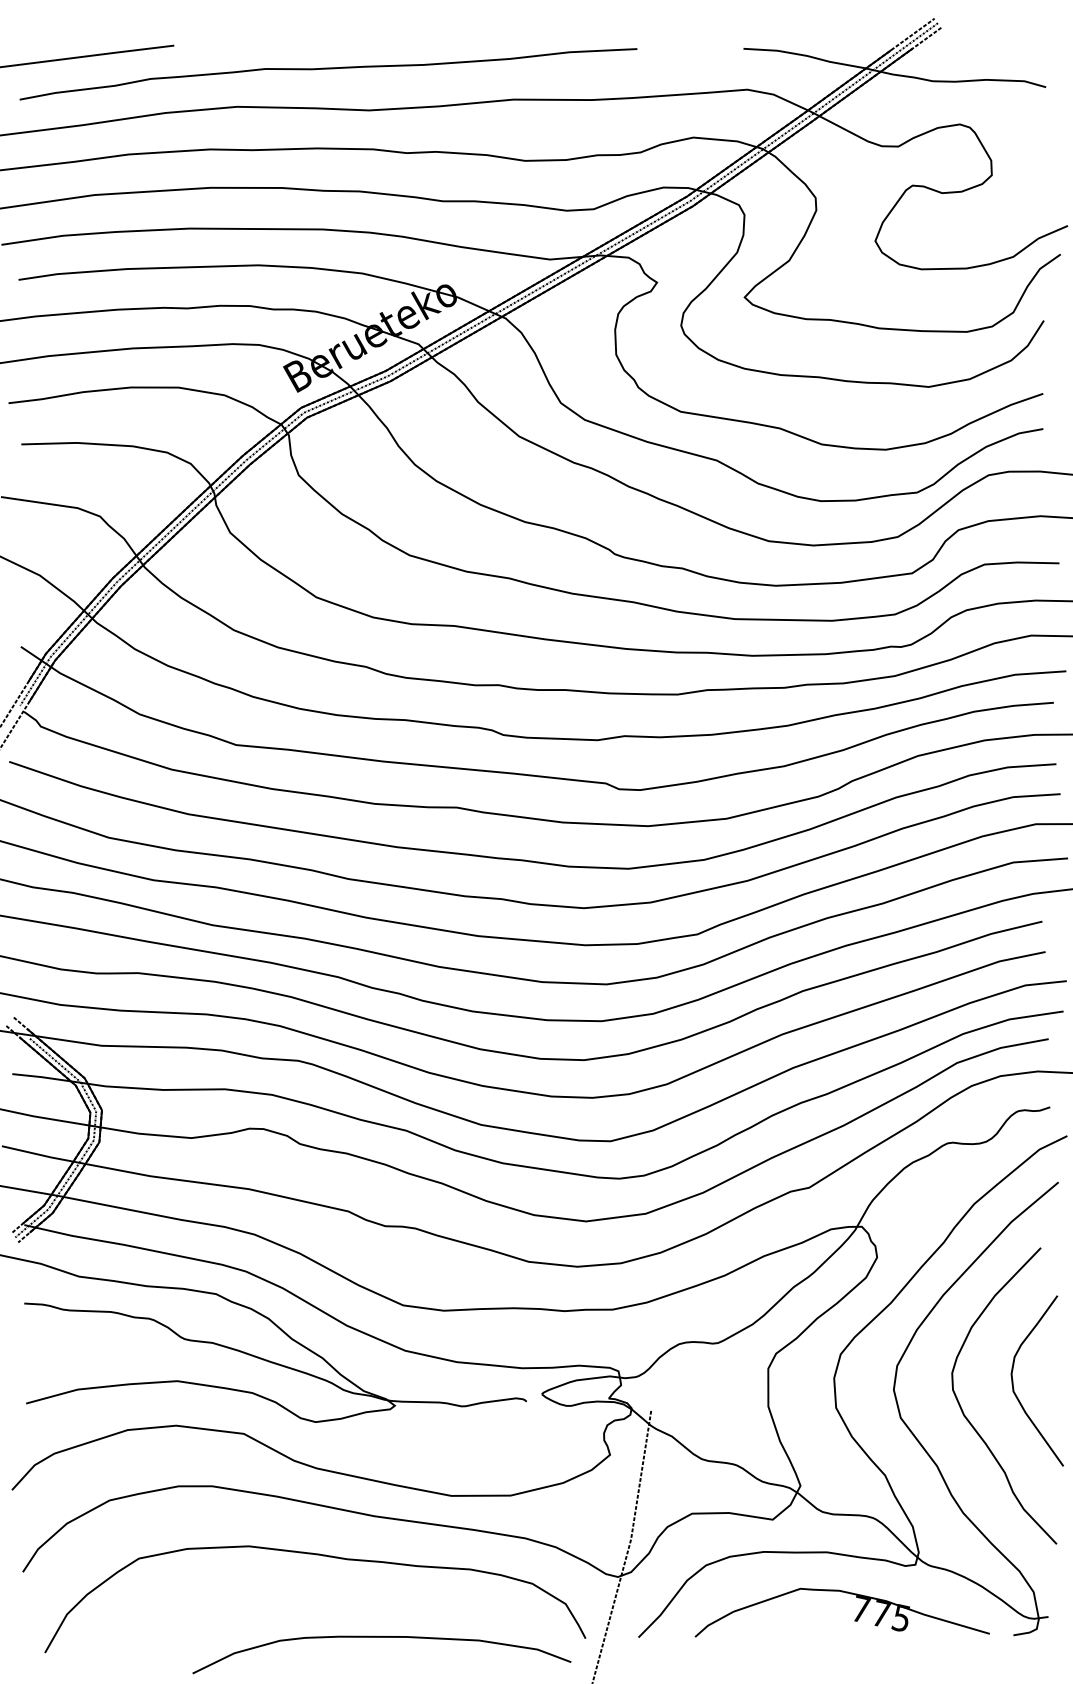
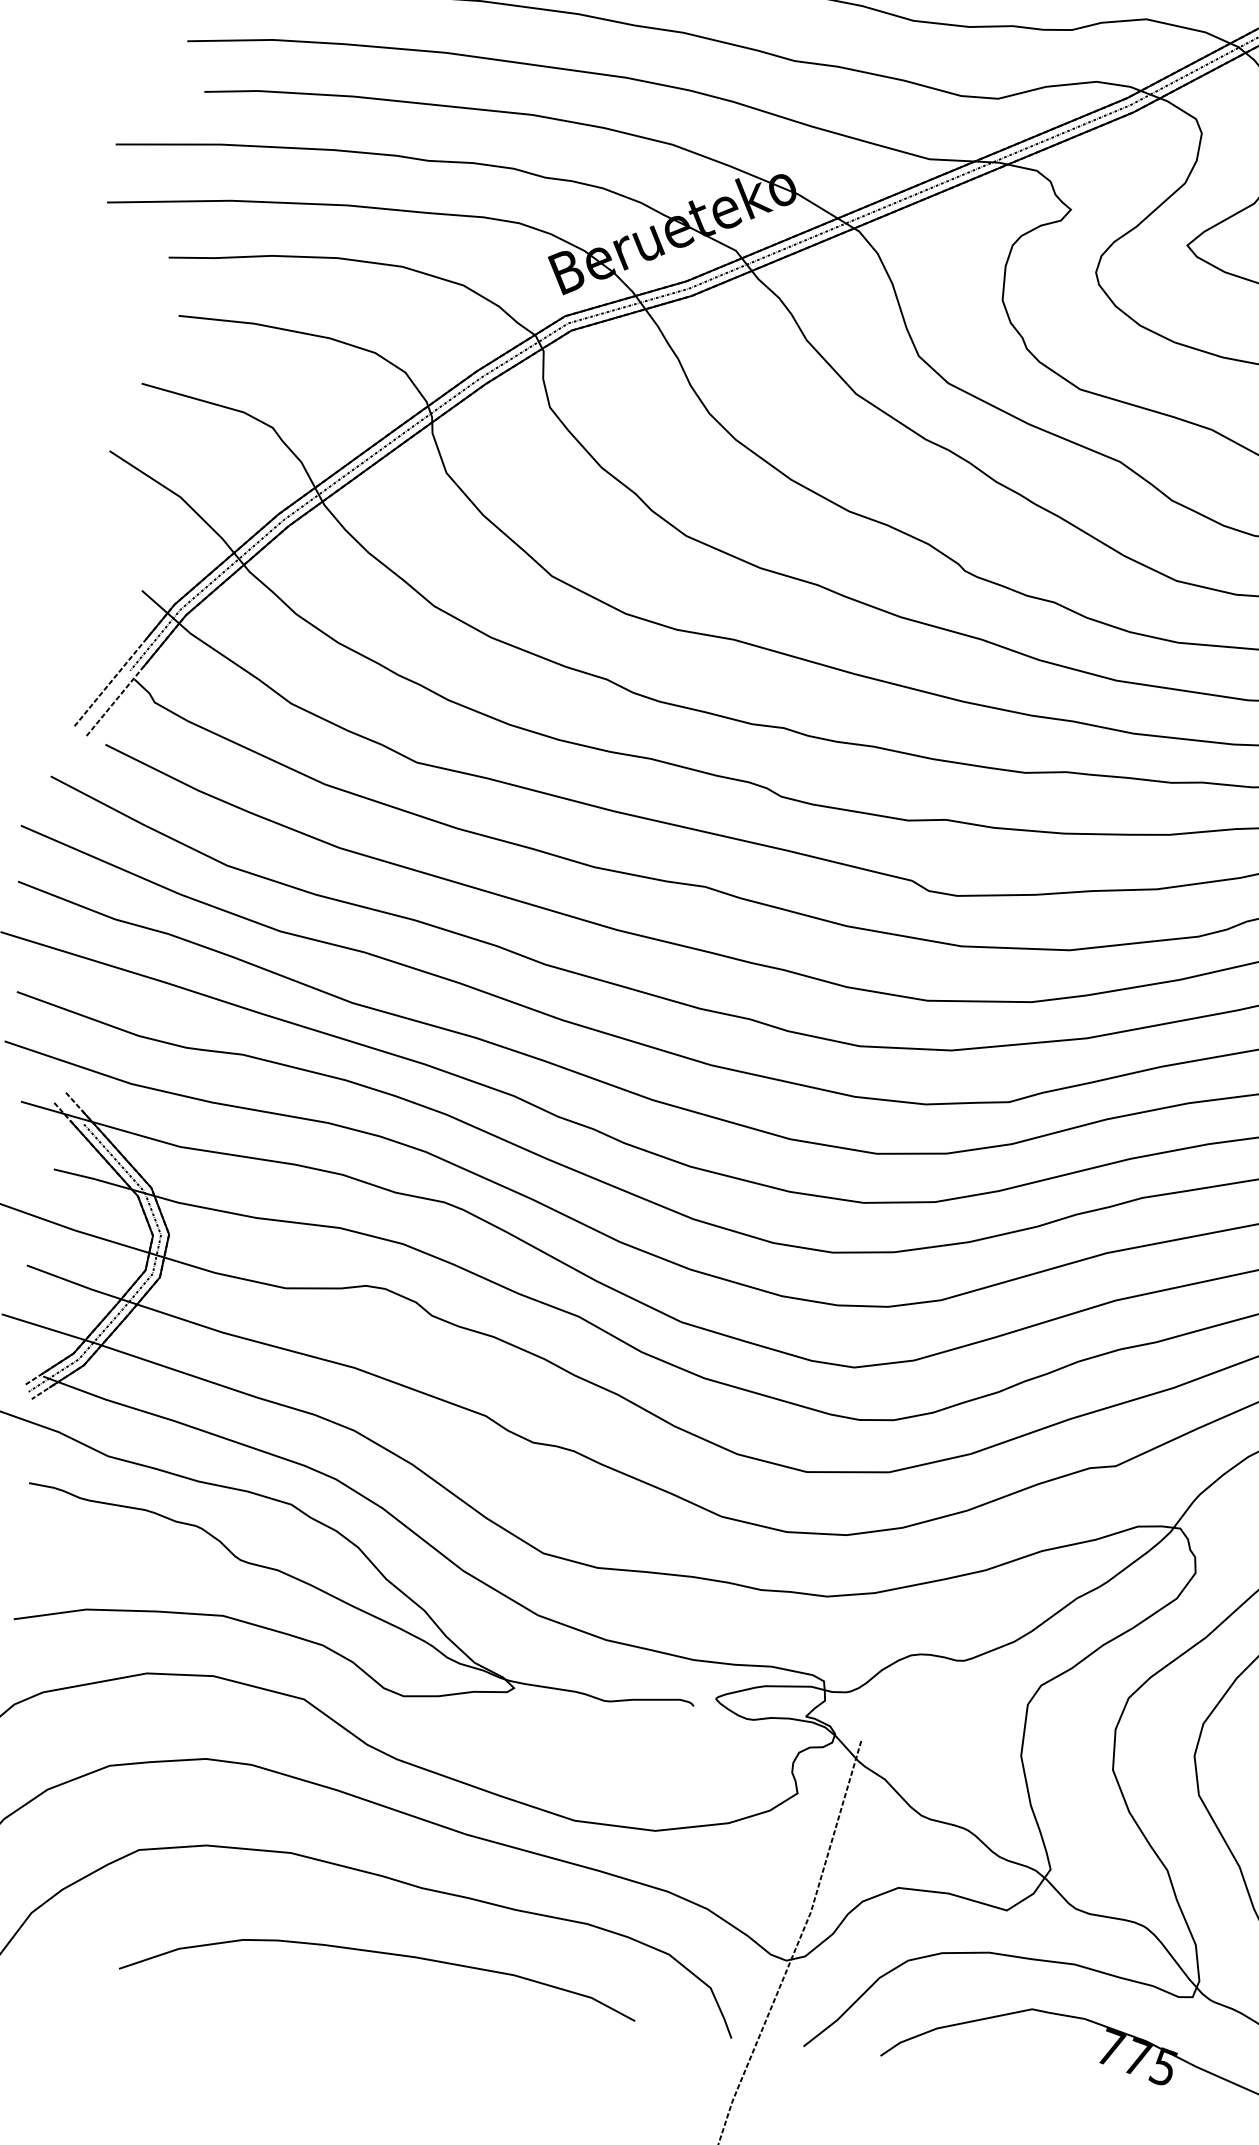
curve: (381, 1637) -> (381, 1953), moved

